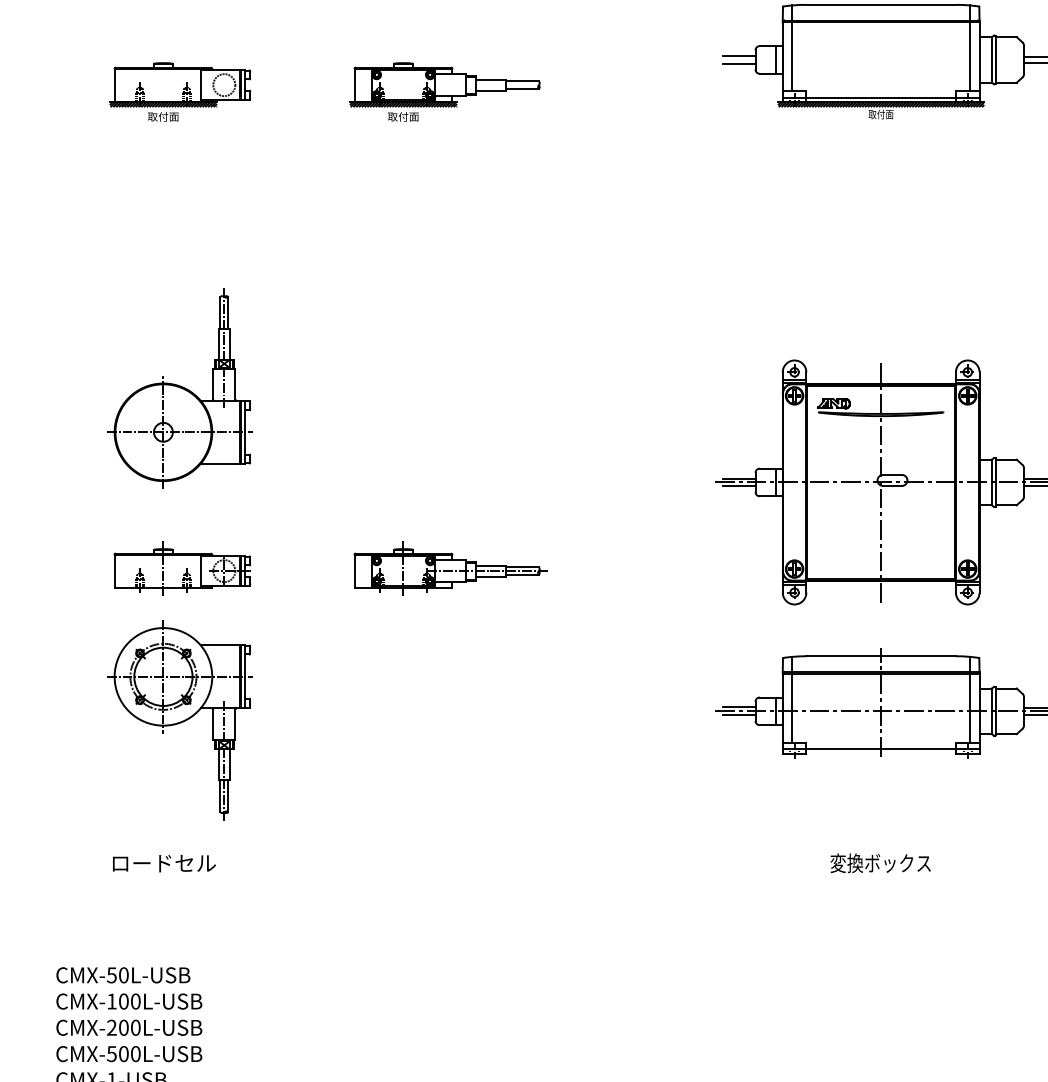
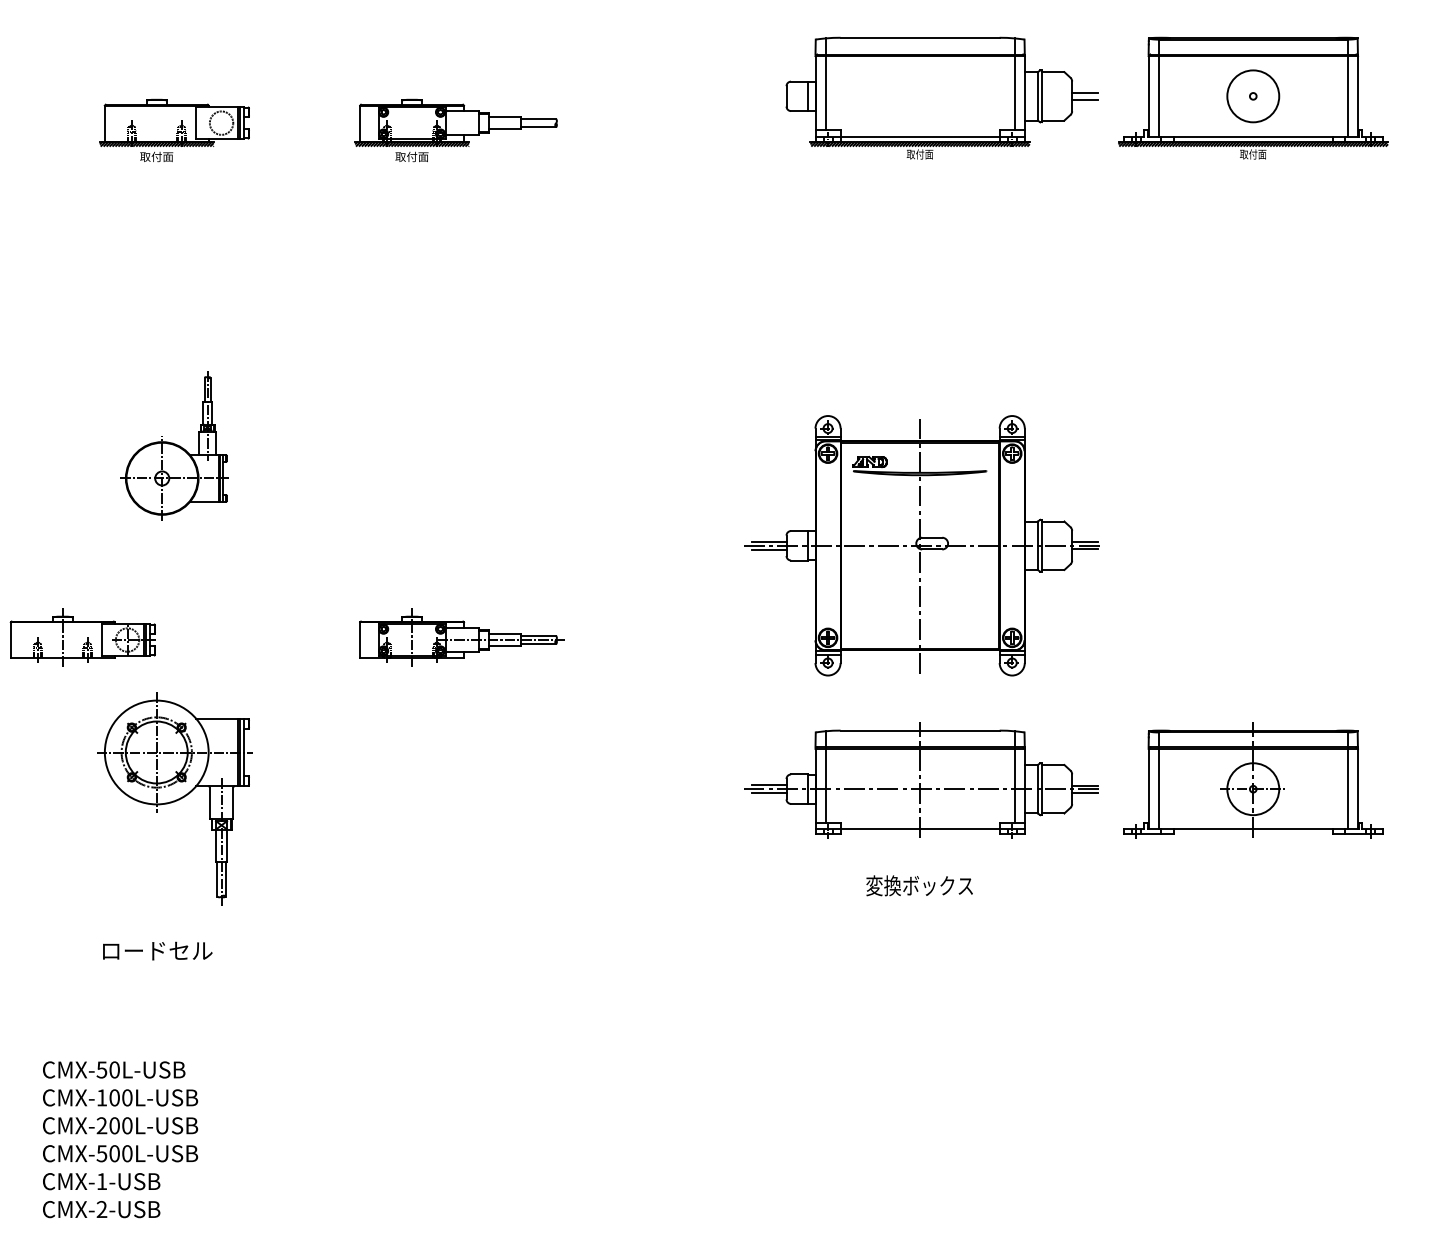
line: (739, 56) -> (769, 92), removed
line: (739, 63) -> (769, 100), removed
part: (180, 388) -> (174, 445), size x0.7
part: (181, 568) -> (82, 637), moved
text: (880, 862) -> (919, 885), moved

